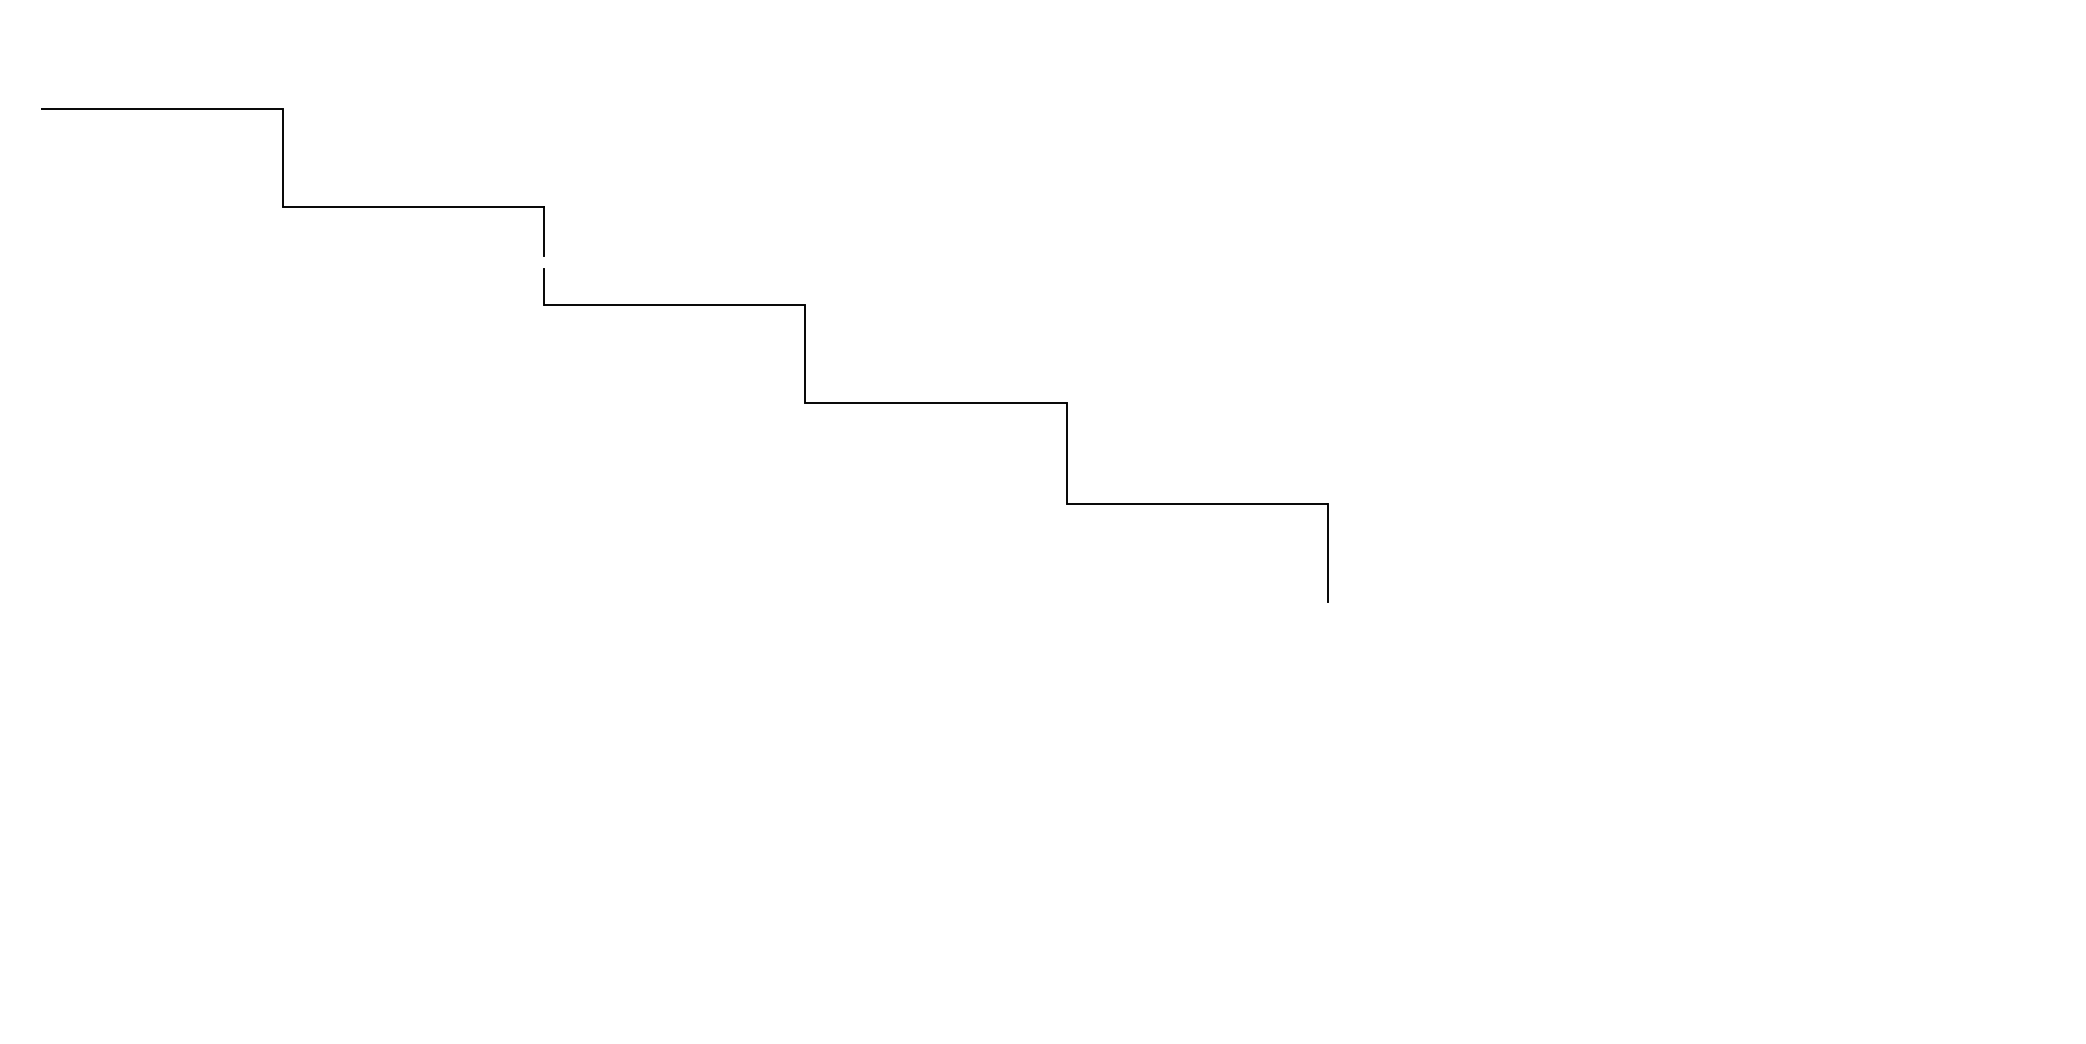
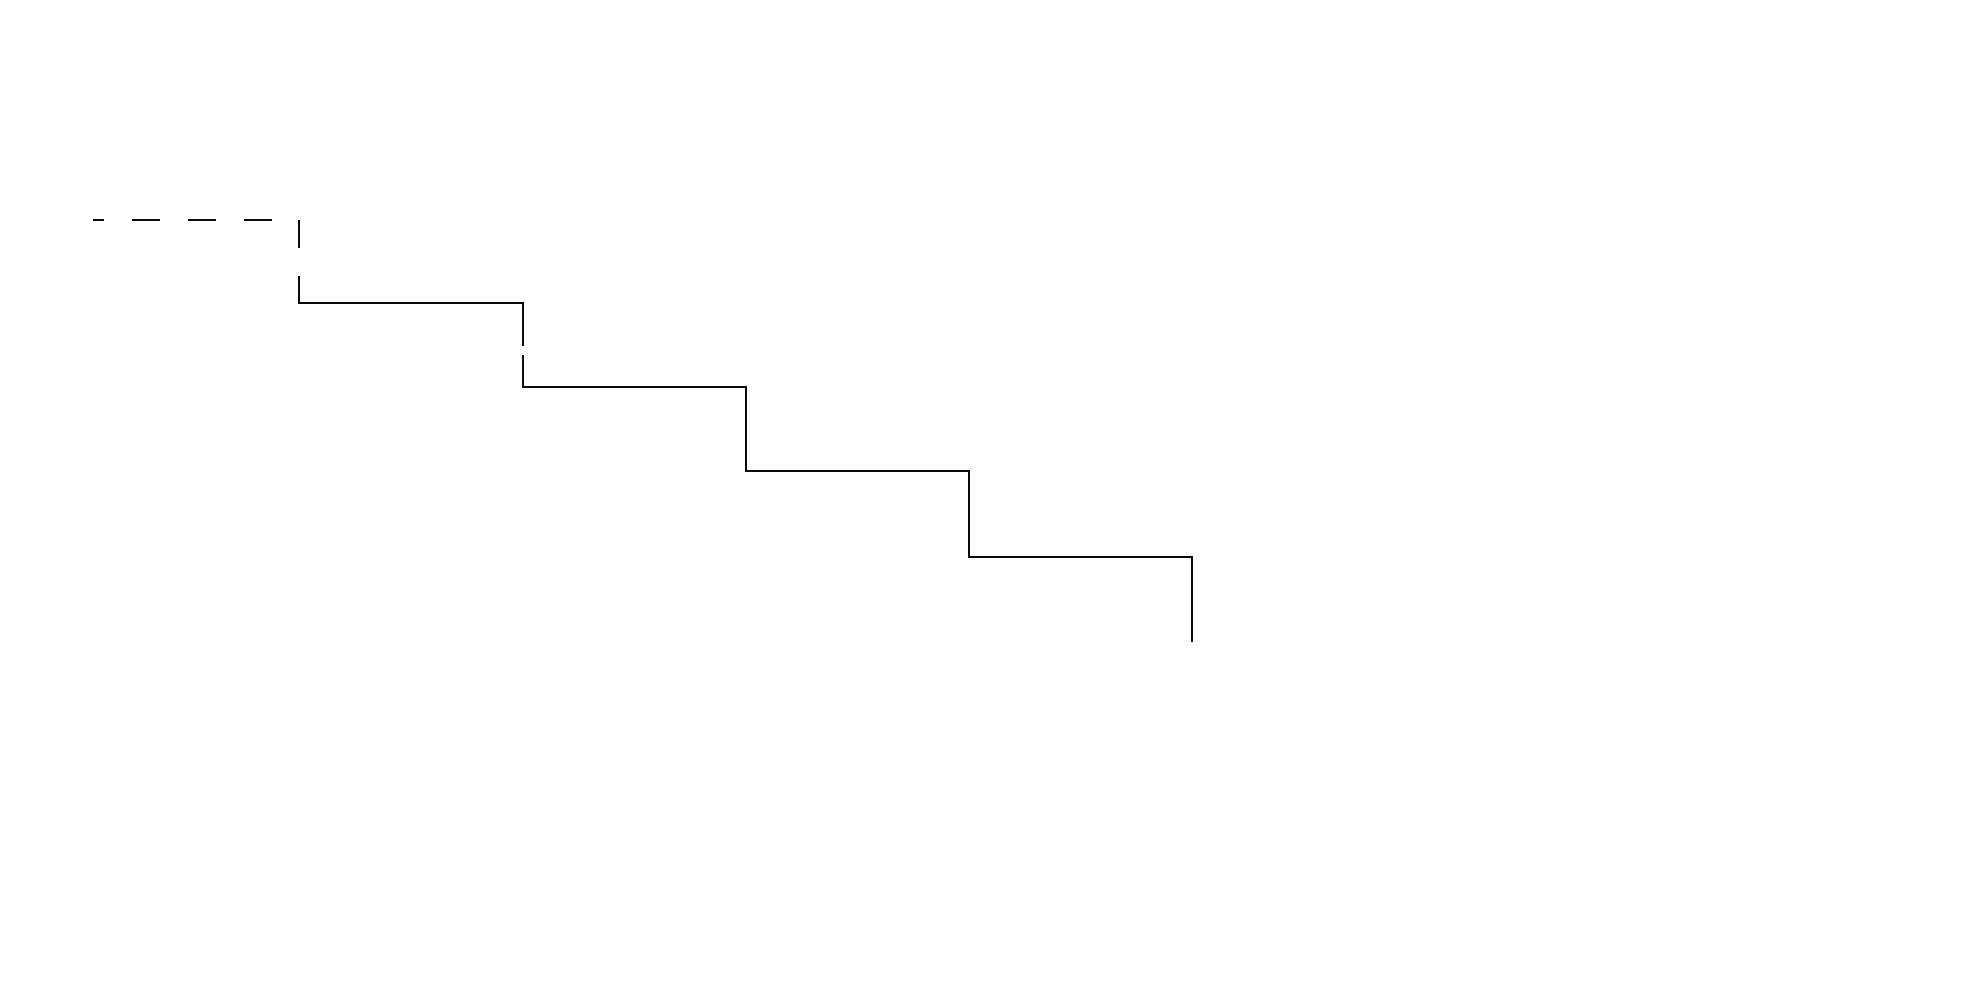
line: (211, 108) -> (238, 219), solid -> dashed

